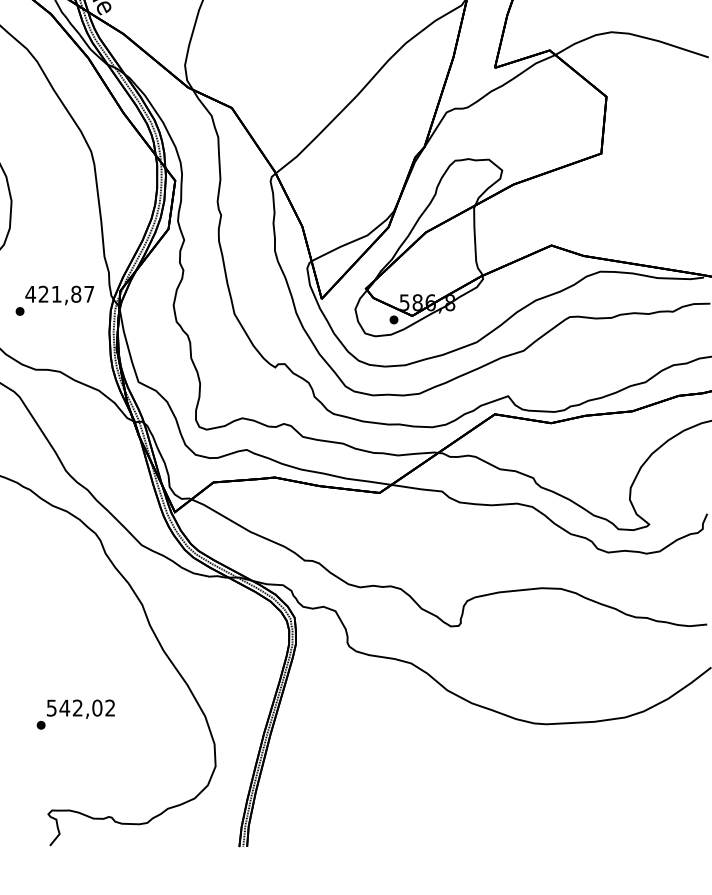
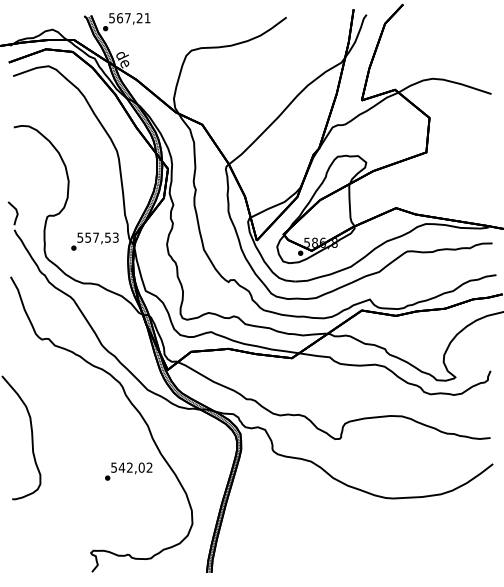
text: (59, 293) -> (97, 237), 421,87 -> 557,53
text: (75, 714) -> (128, 471), moved

